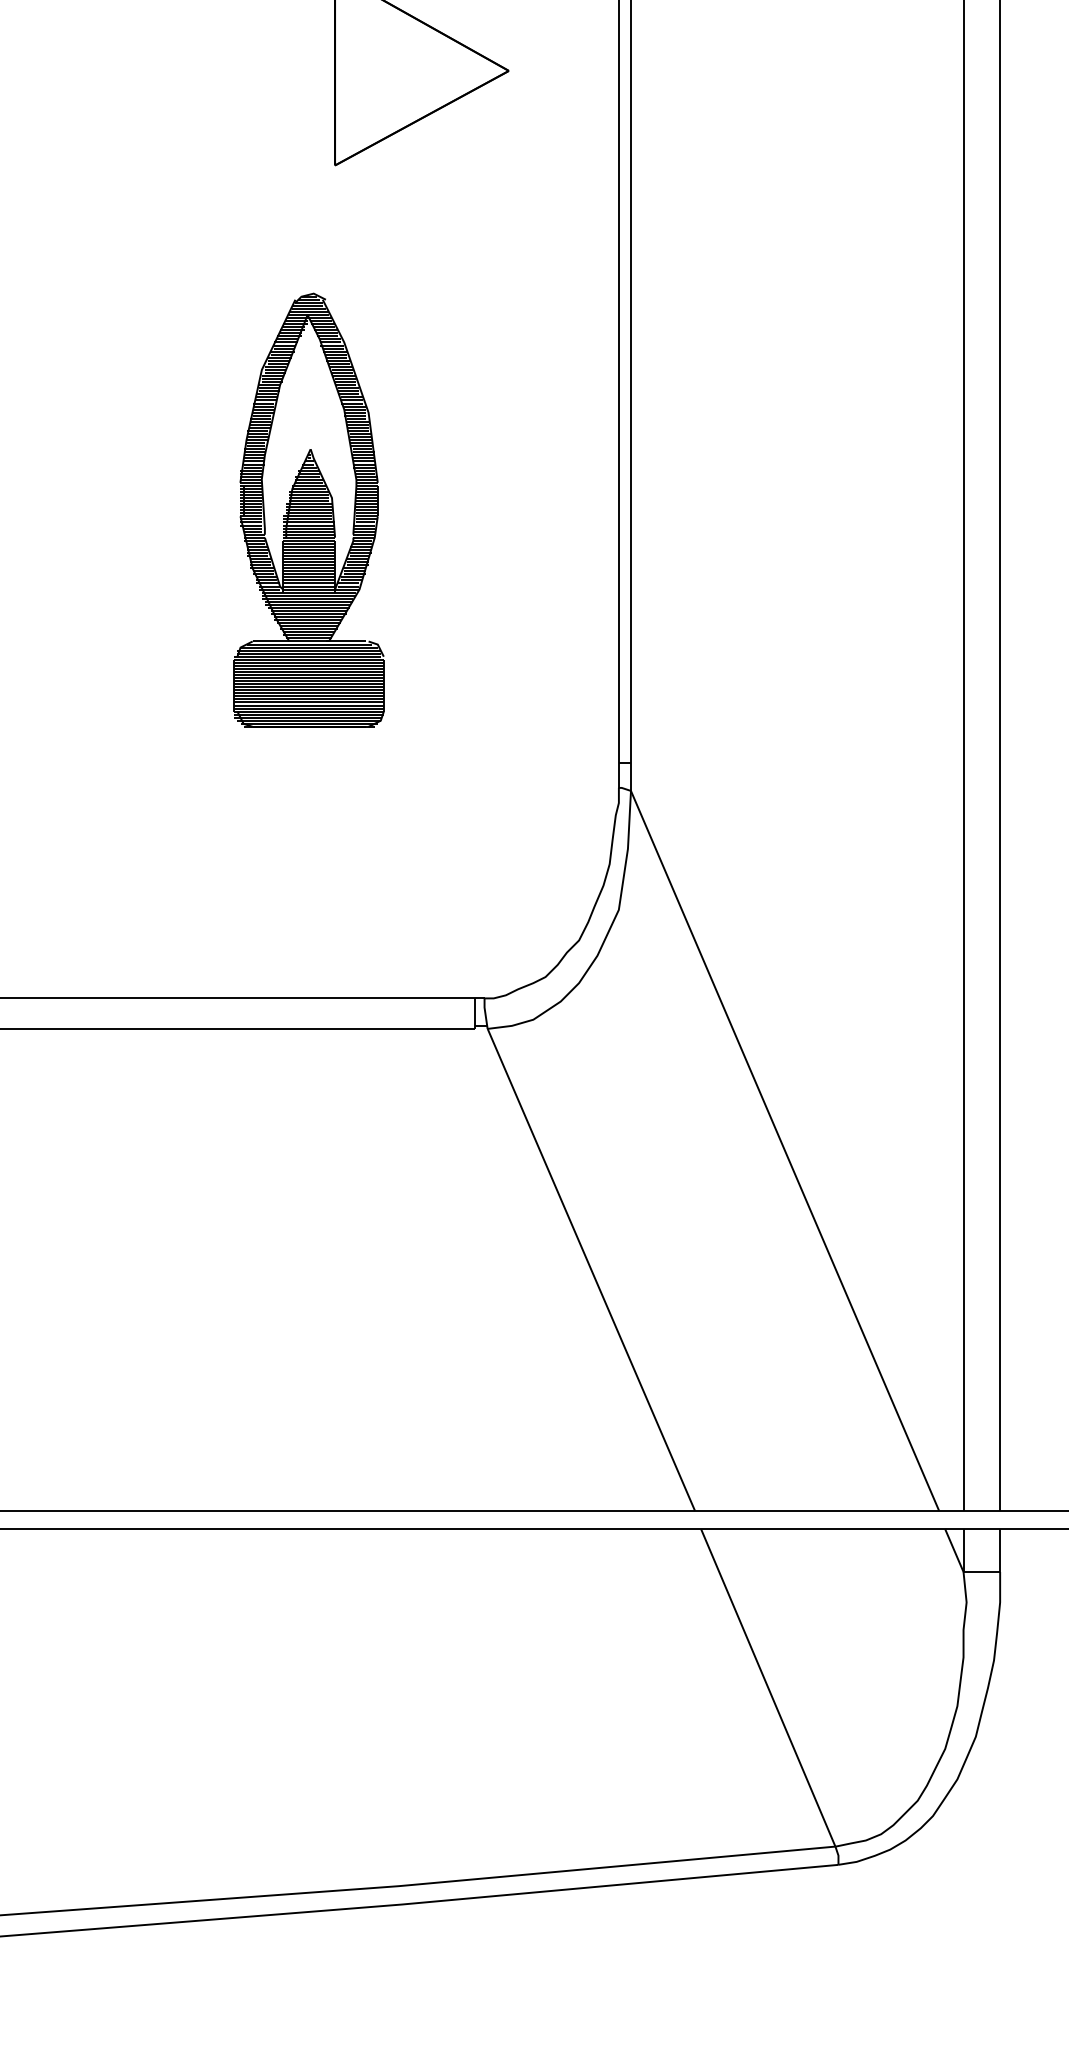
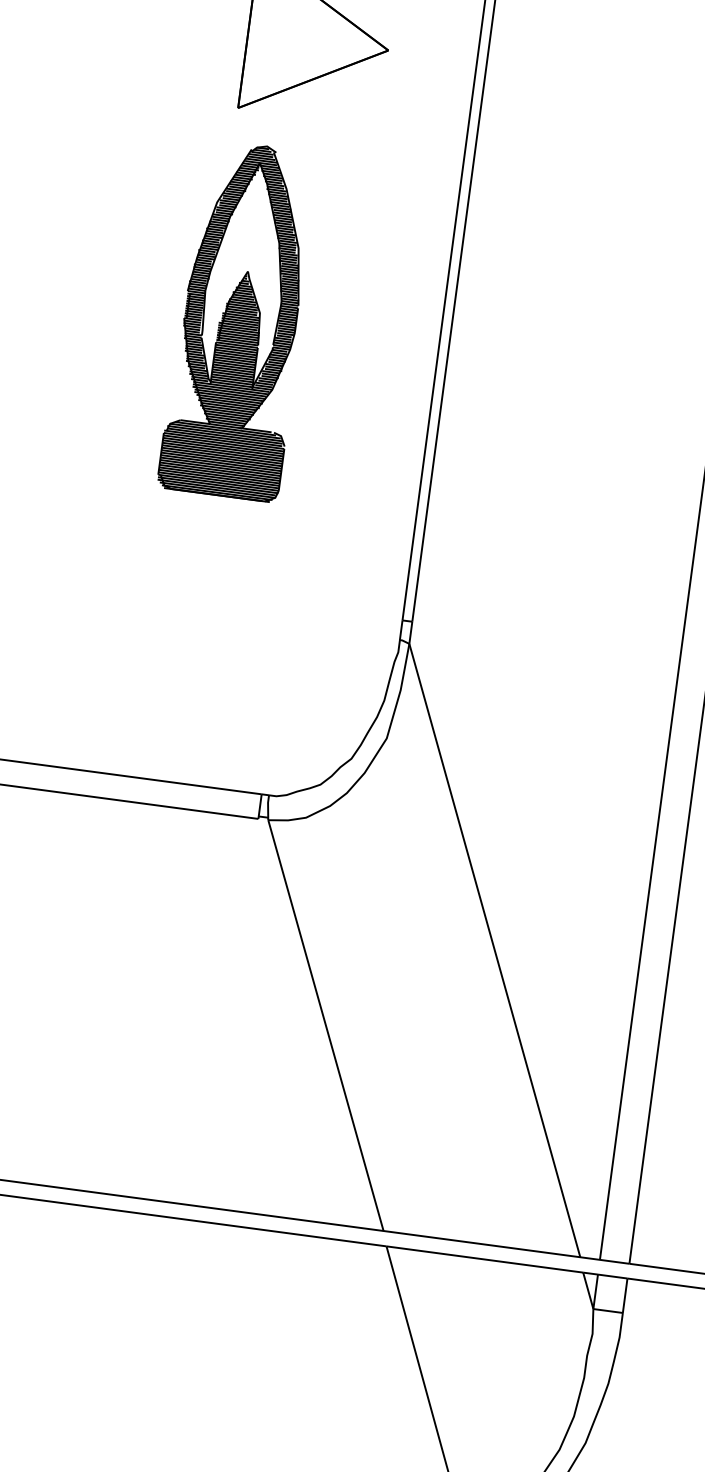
part: (308, 509) -> (239, 319), moved

